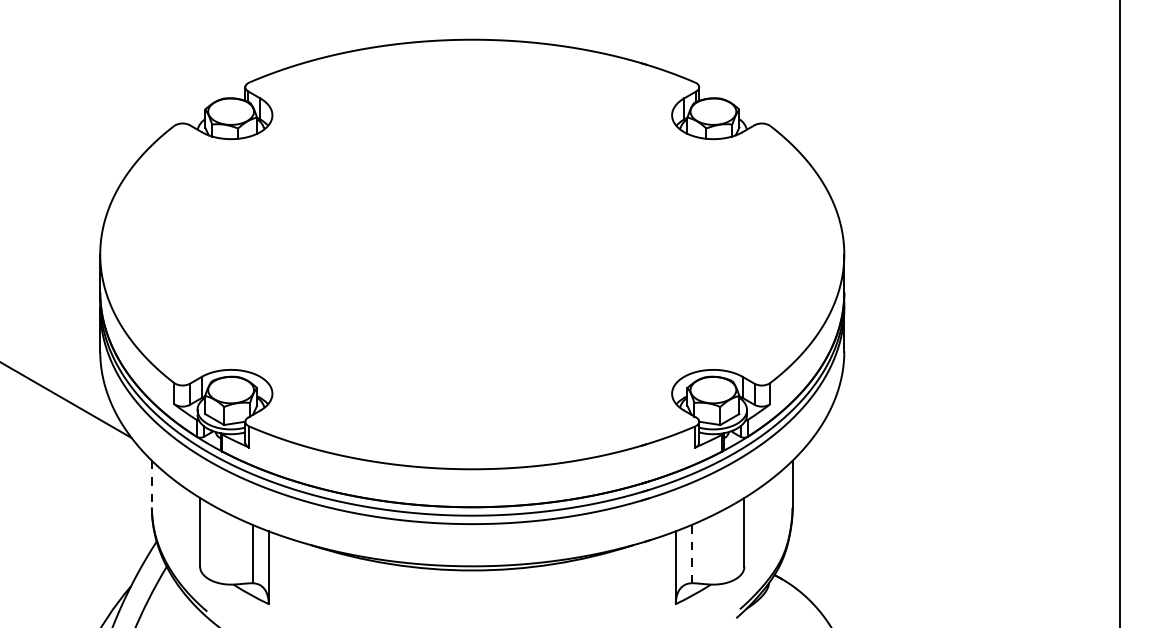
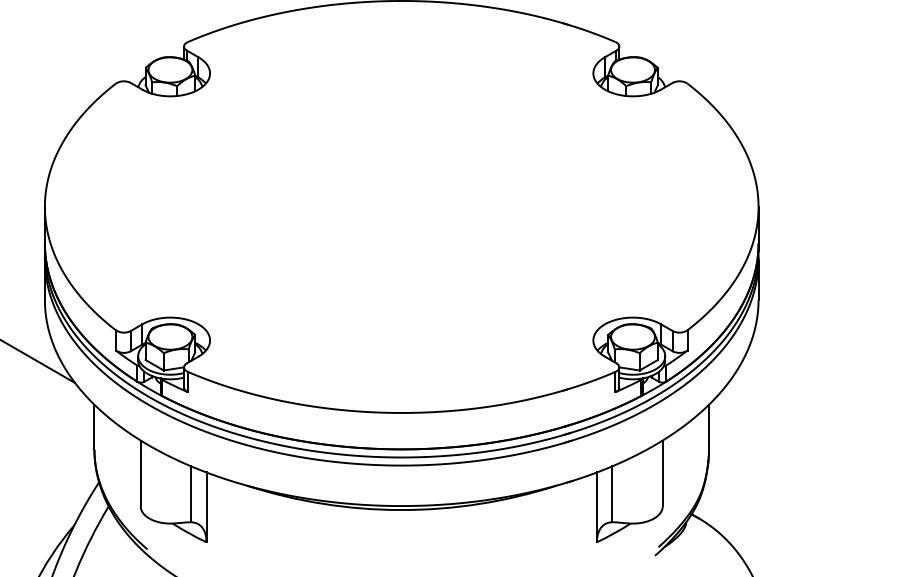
line: (151, 484) -> (94, 427), dashed -> solid
line: (691, 553) -> (611, 493), dashed -> solid

